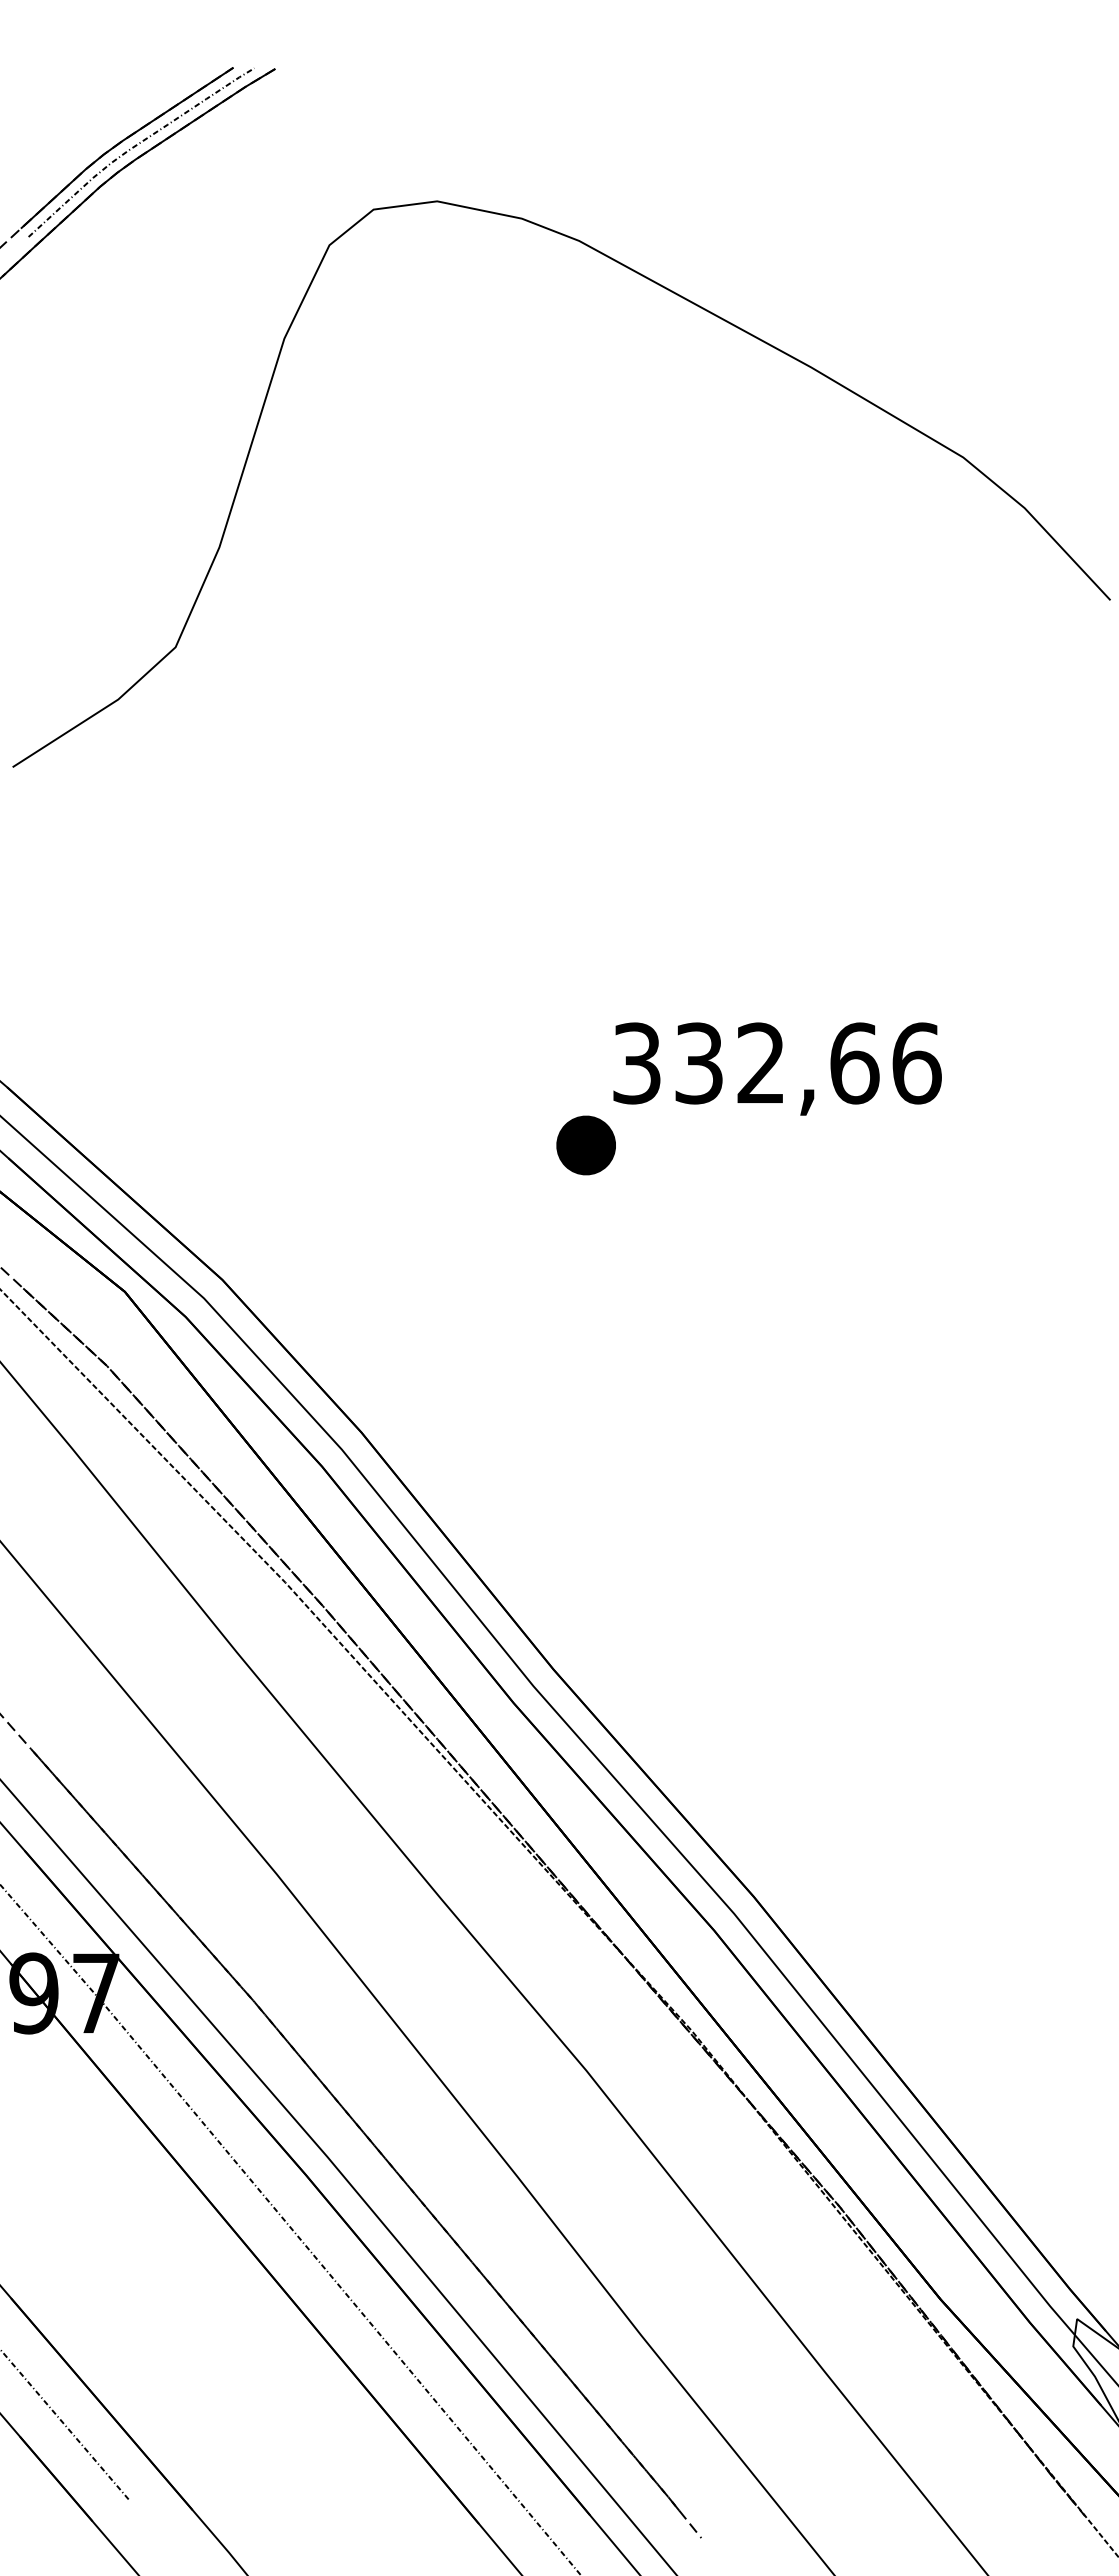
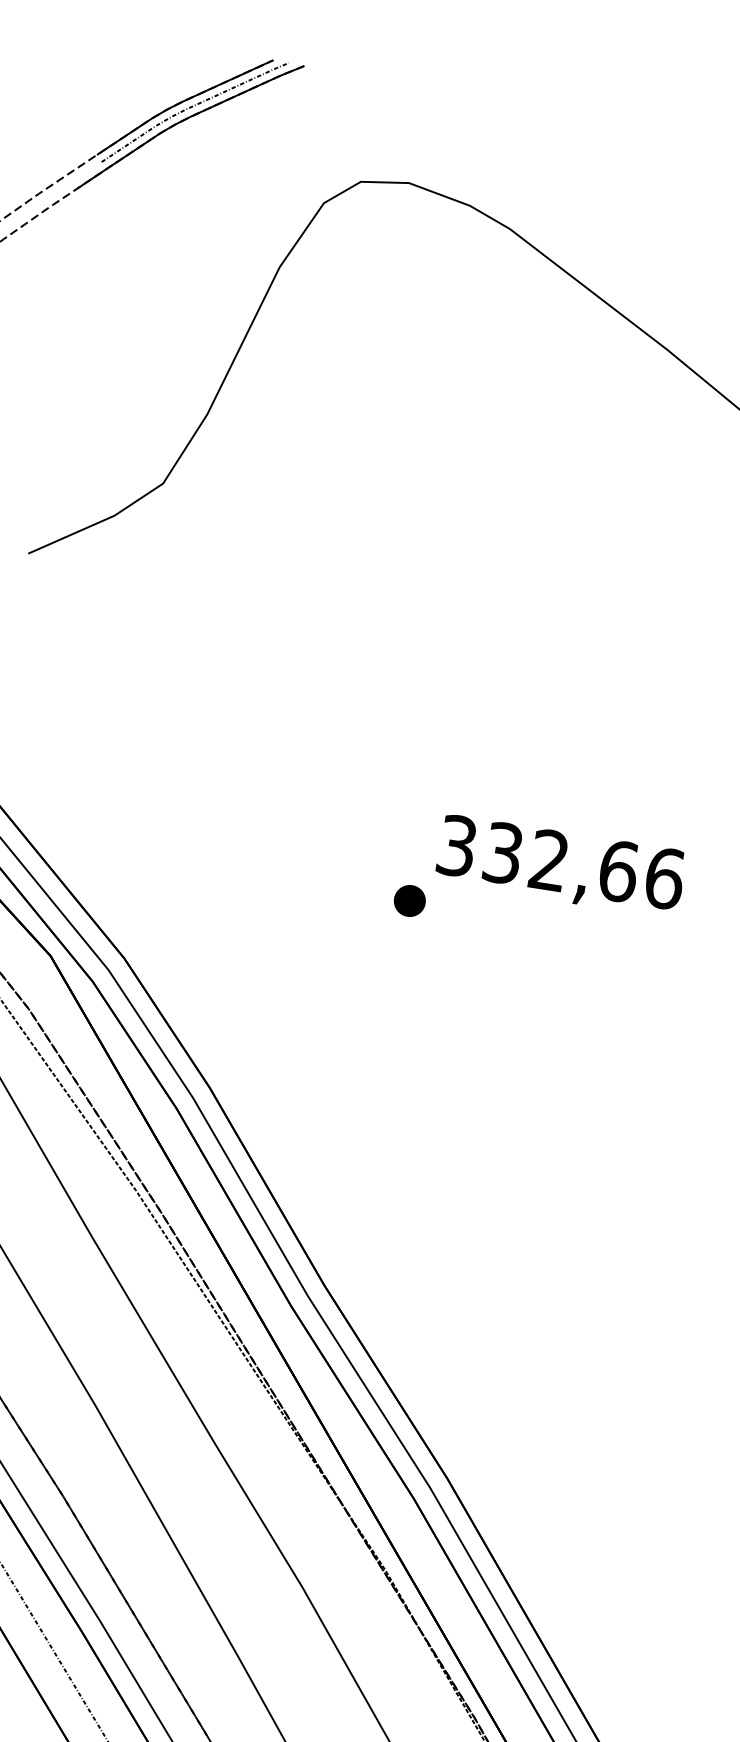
part: (585, 1145) -> (409, 900), size x0.71

